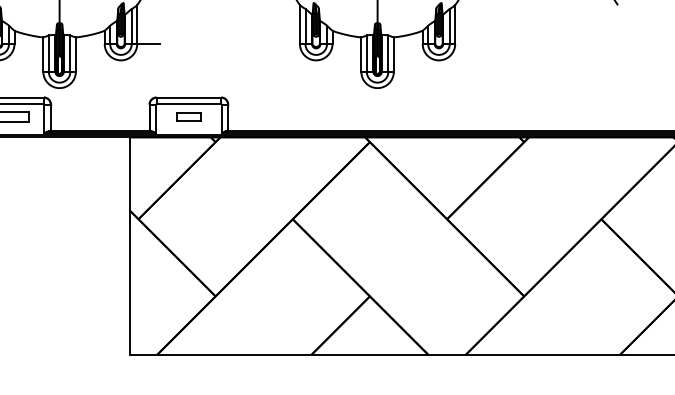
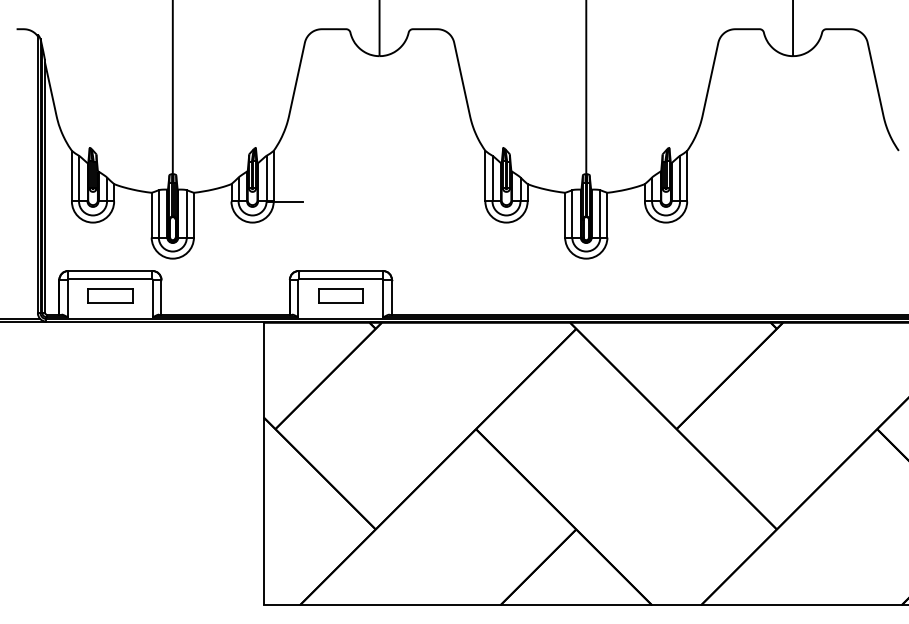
part: (188, 116) -> (340, 295), size x1.43

